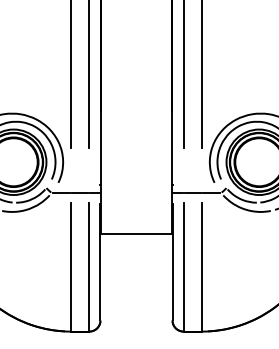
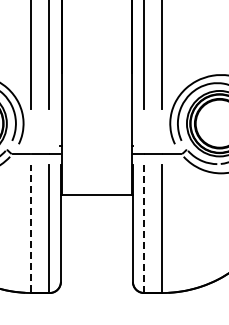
line: (71, 266) -> (31, 227), solid -> dashed
line: (183, 267) -> (143, 228), solid -> dashed

